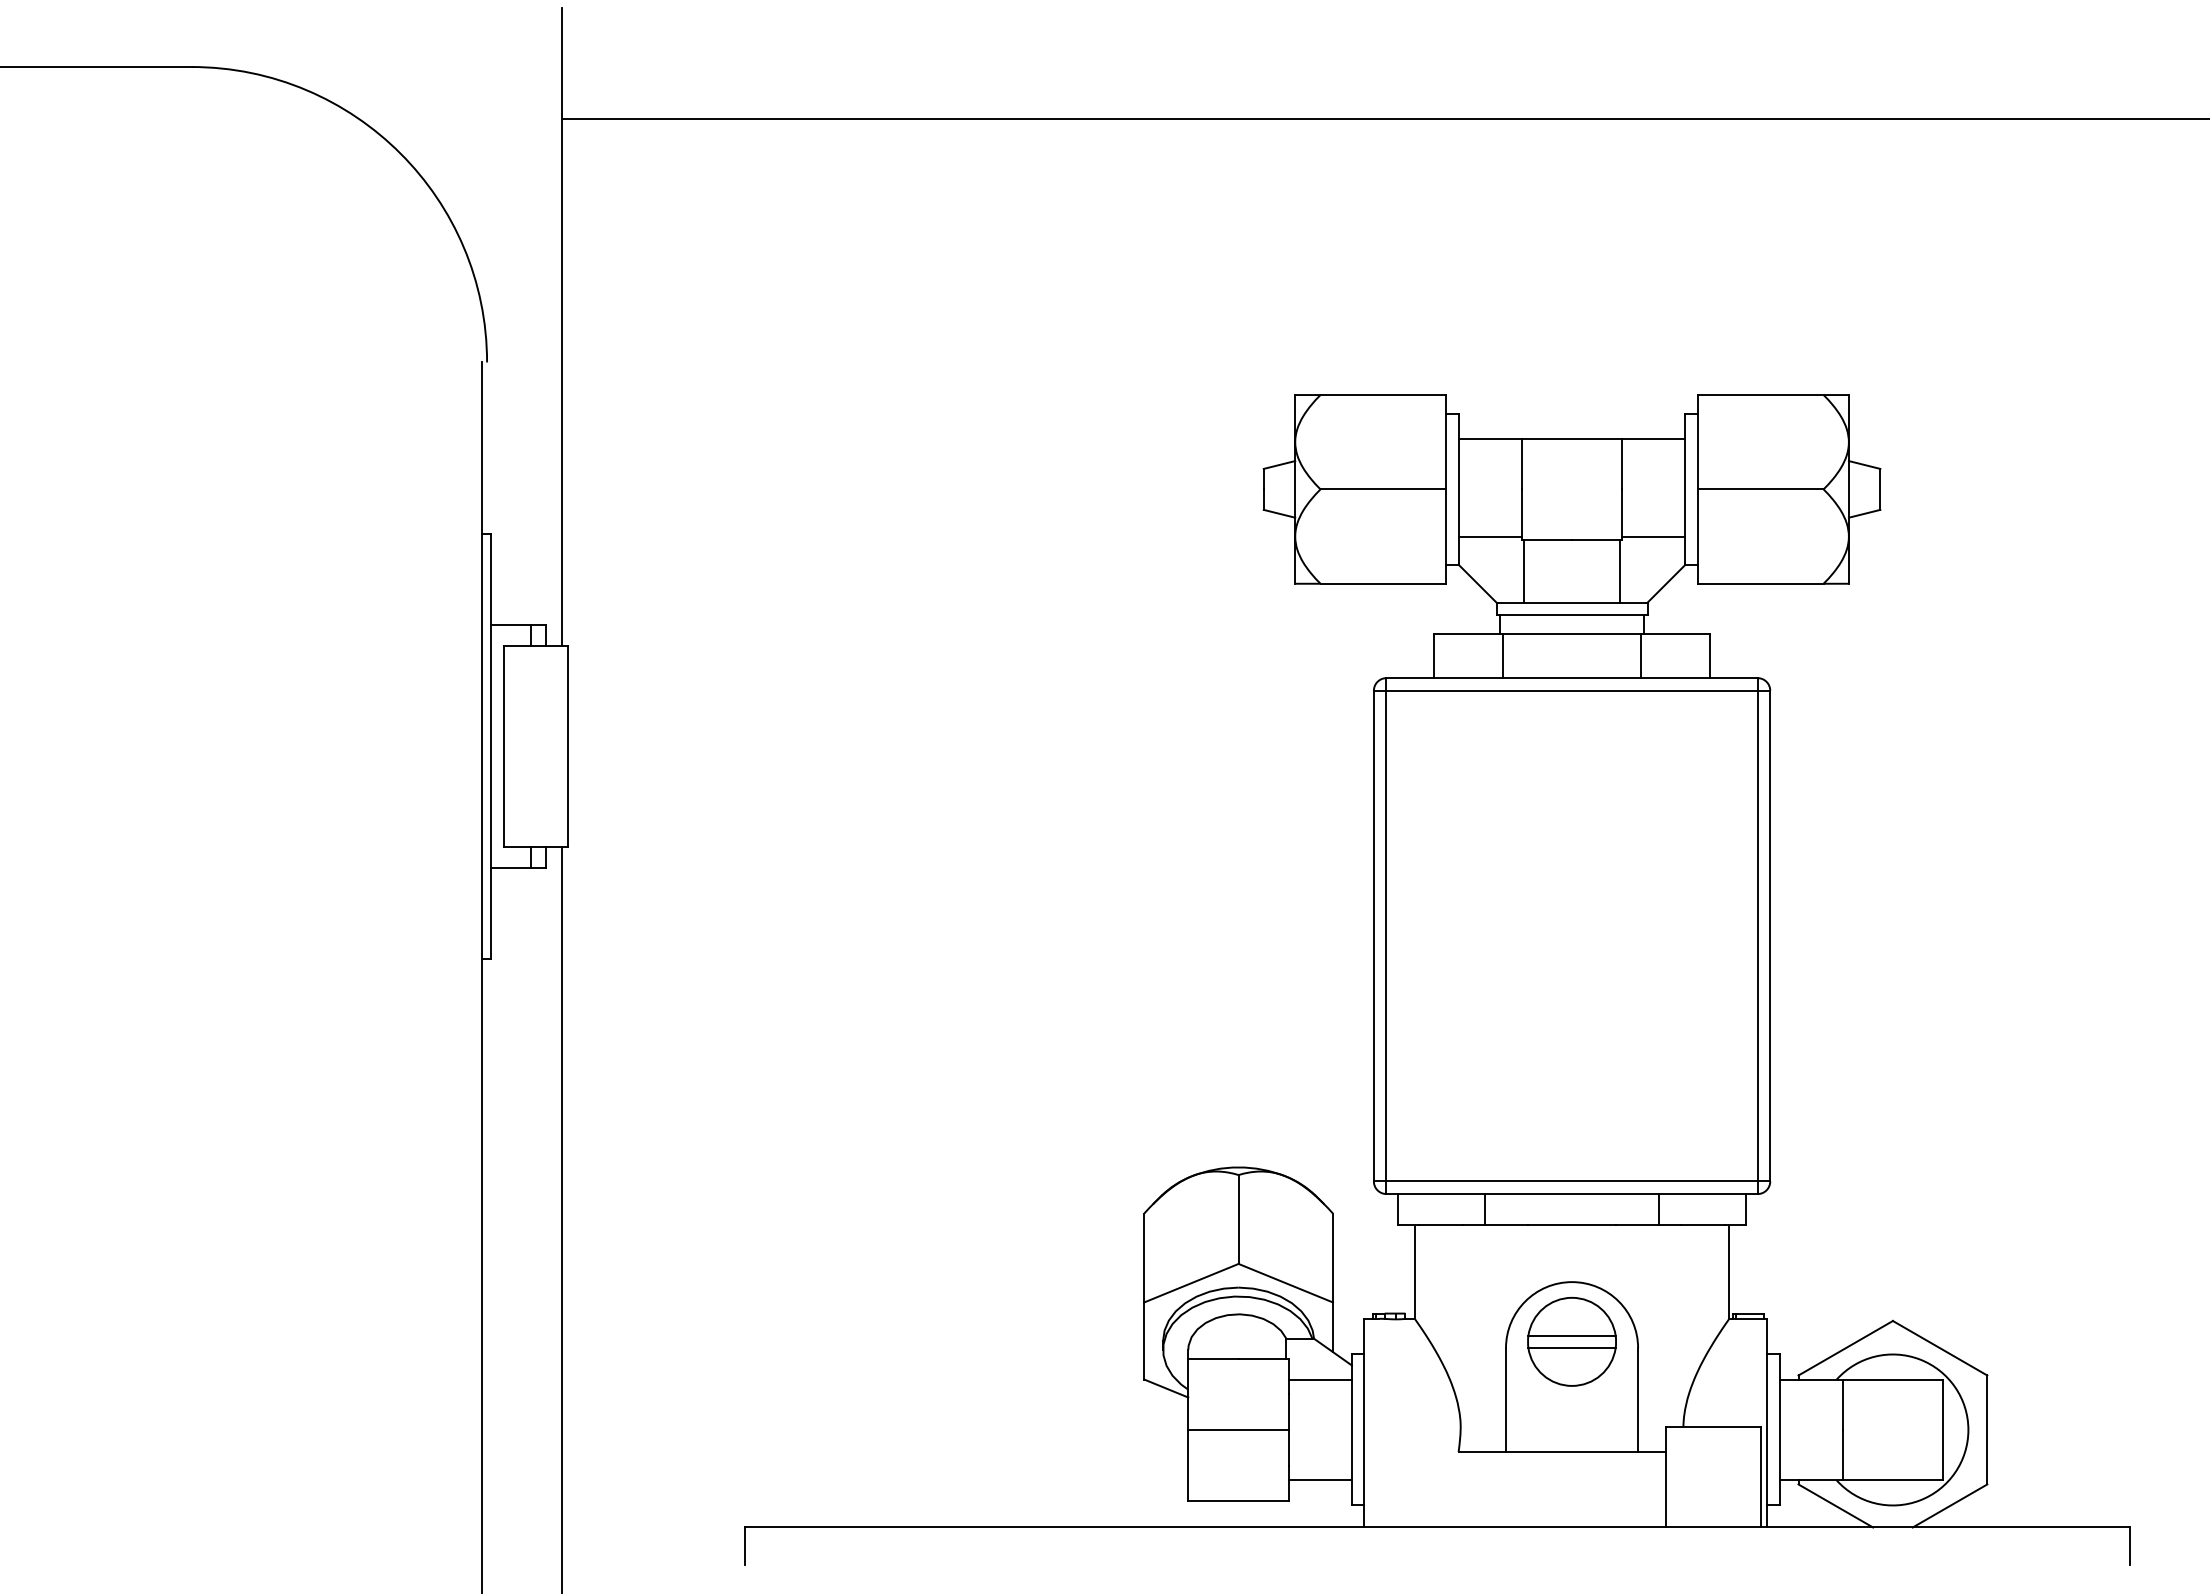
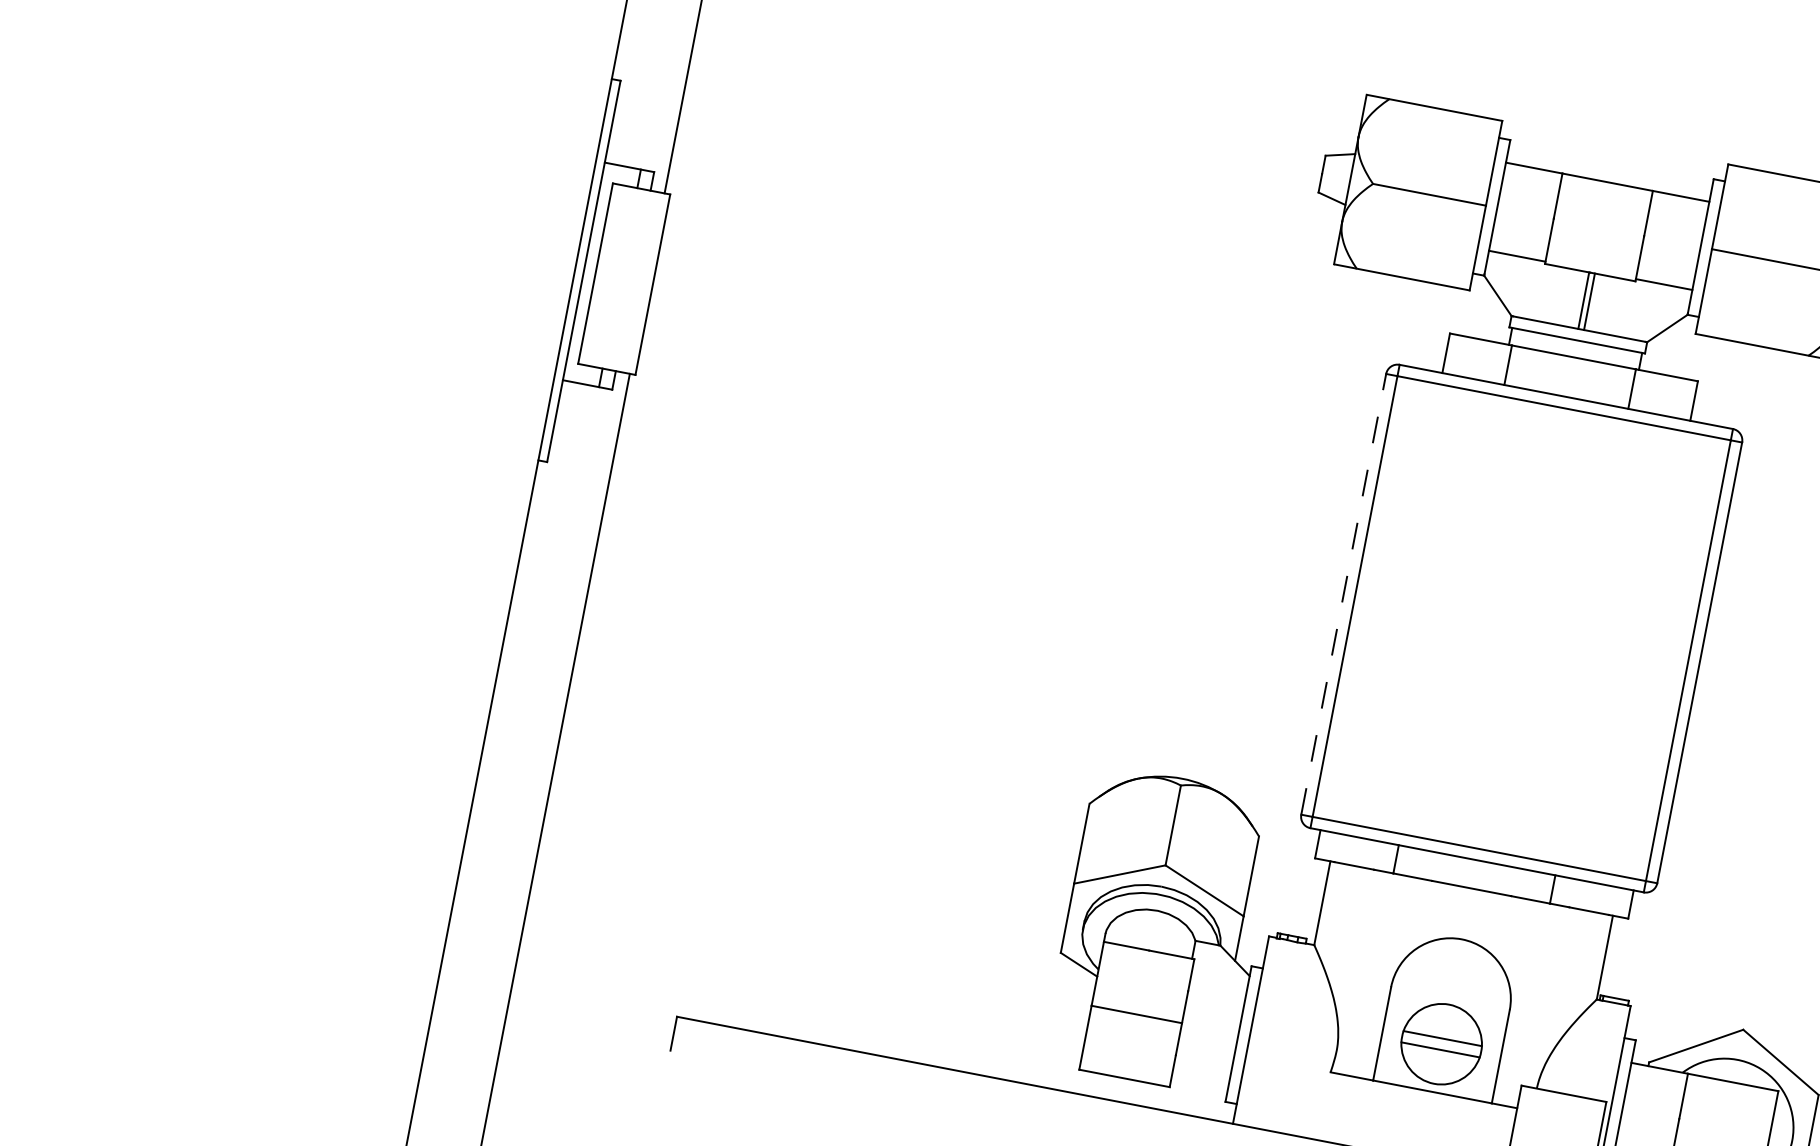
line: (1524, 570) -> (1589, 301), moved
line: (1619, 570) -> (1583, 300), moved
line: (1373, 935) -> (1343, 593), solid -> dashed
part: (1571, 1341) -> (1441, 1043), moved
line: (1319, 1379) -> (1218, 983), removed
line: (1319, 1480) -> (1200, 1073), removed

